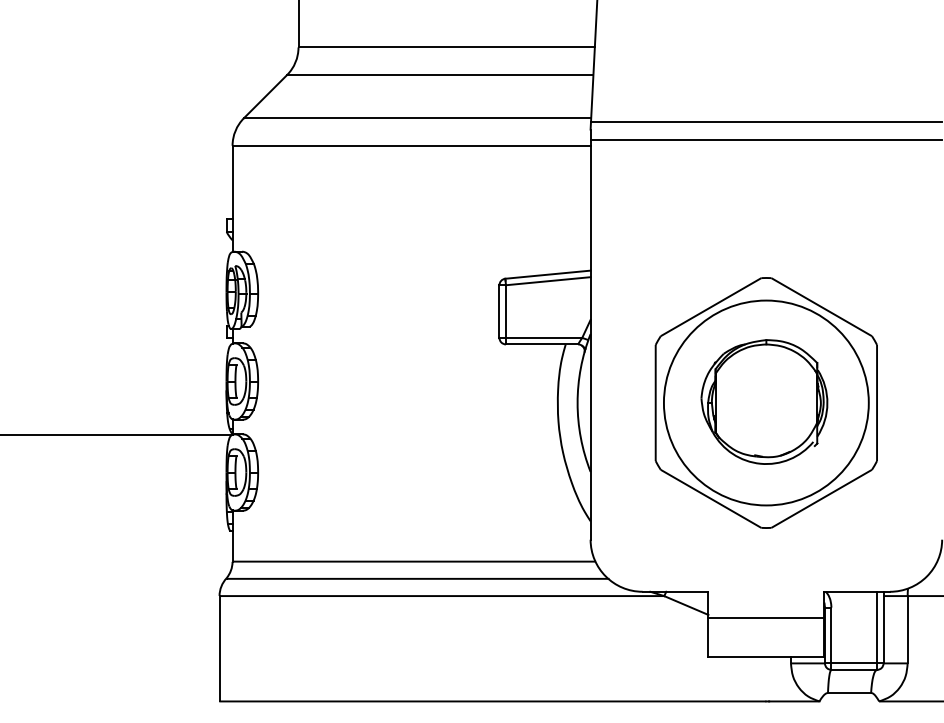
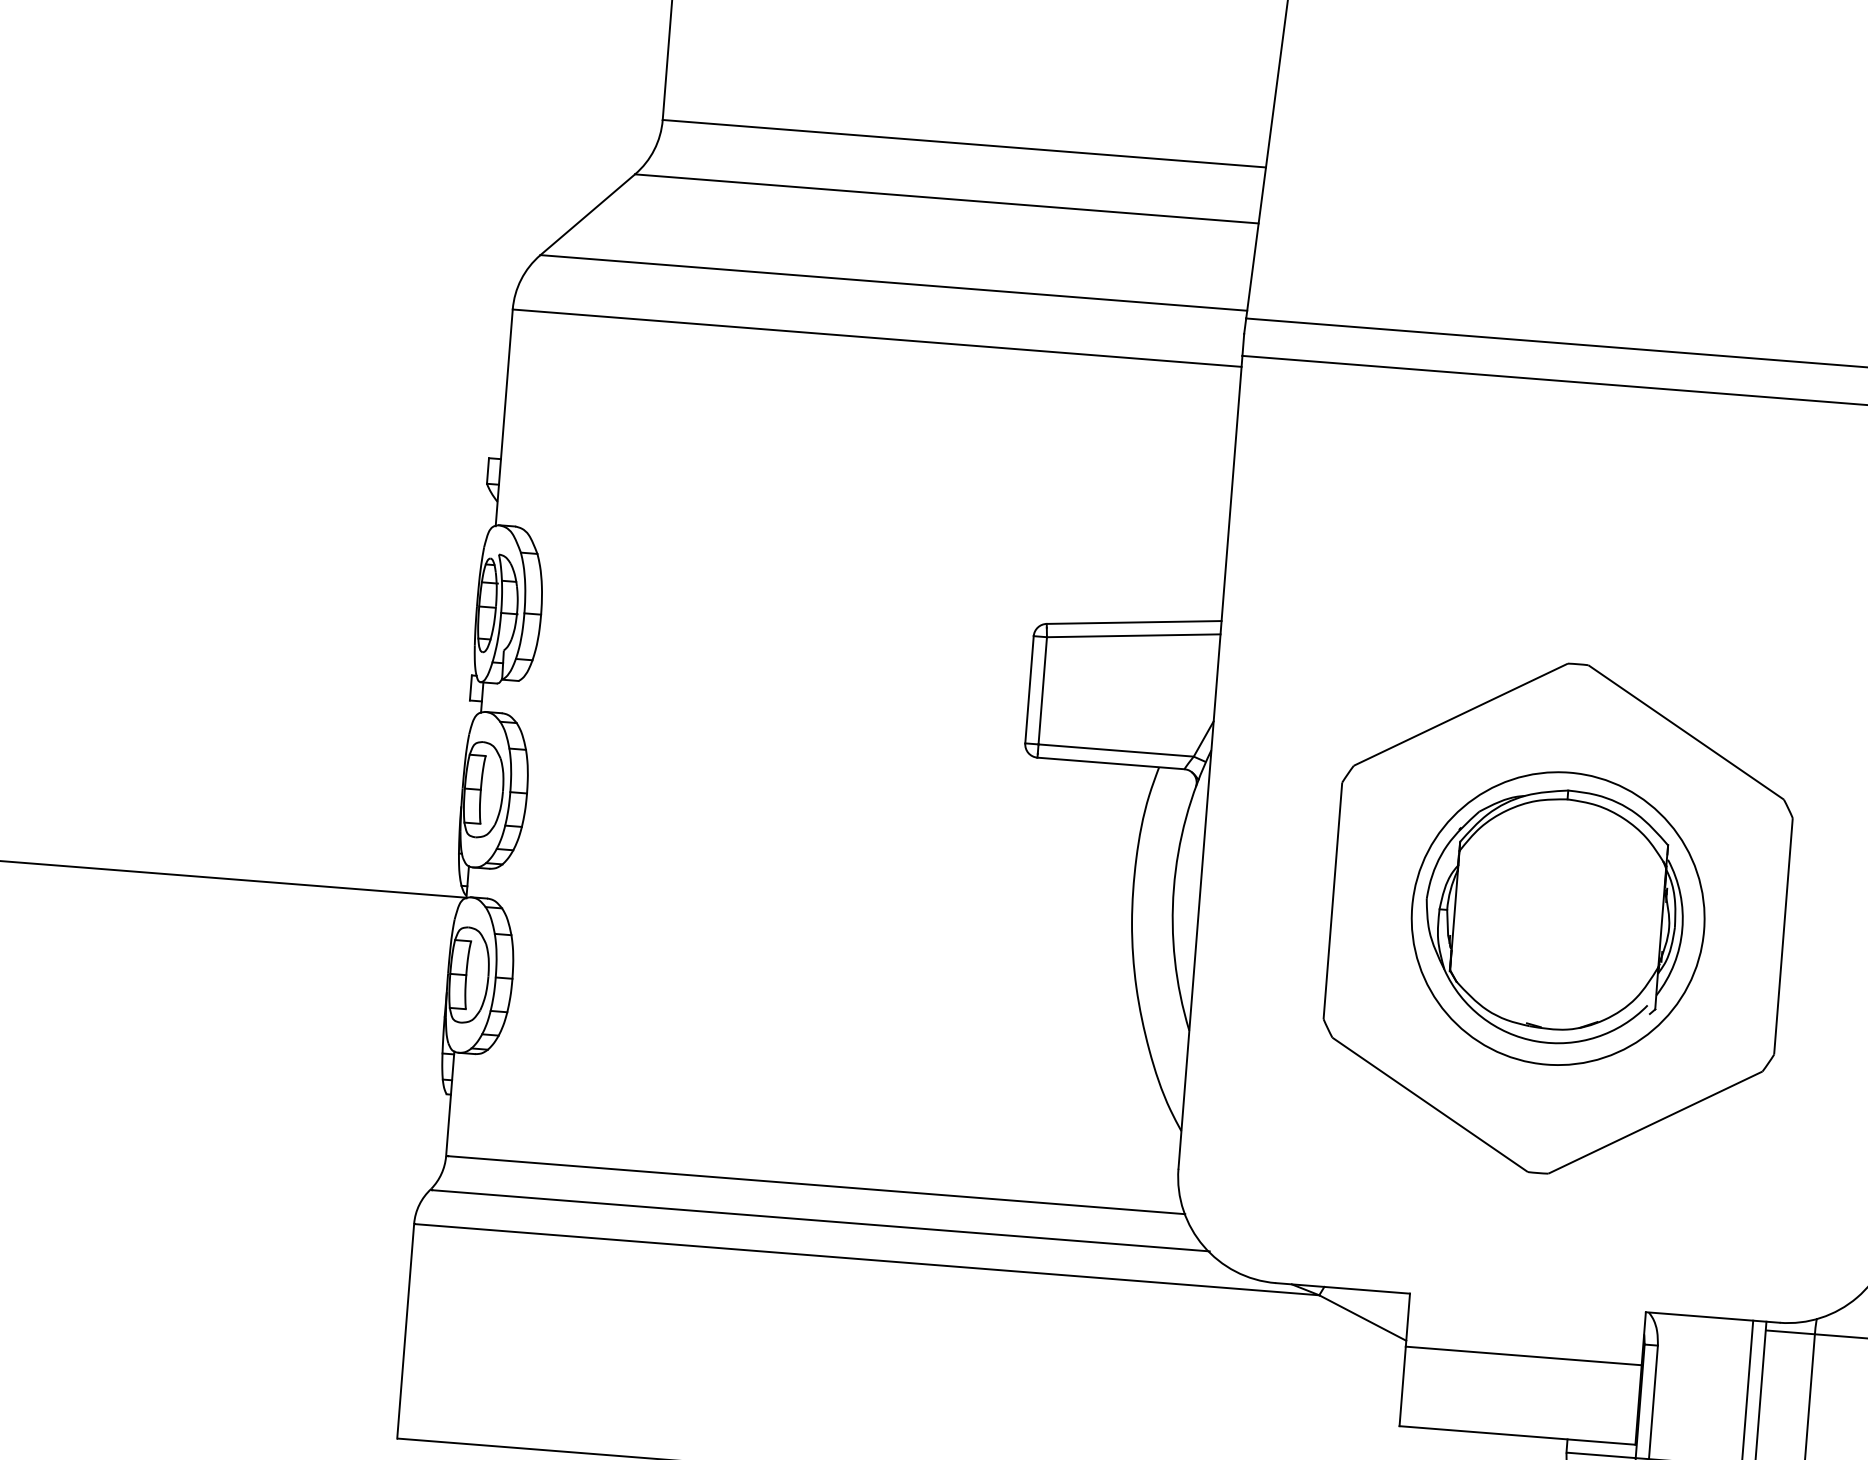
circle: (765, 402) -> (1556, 917), size x0.7

